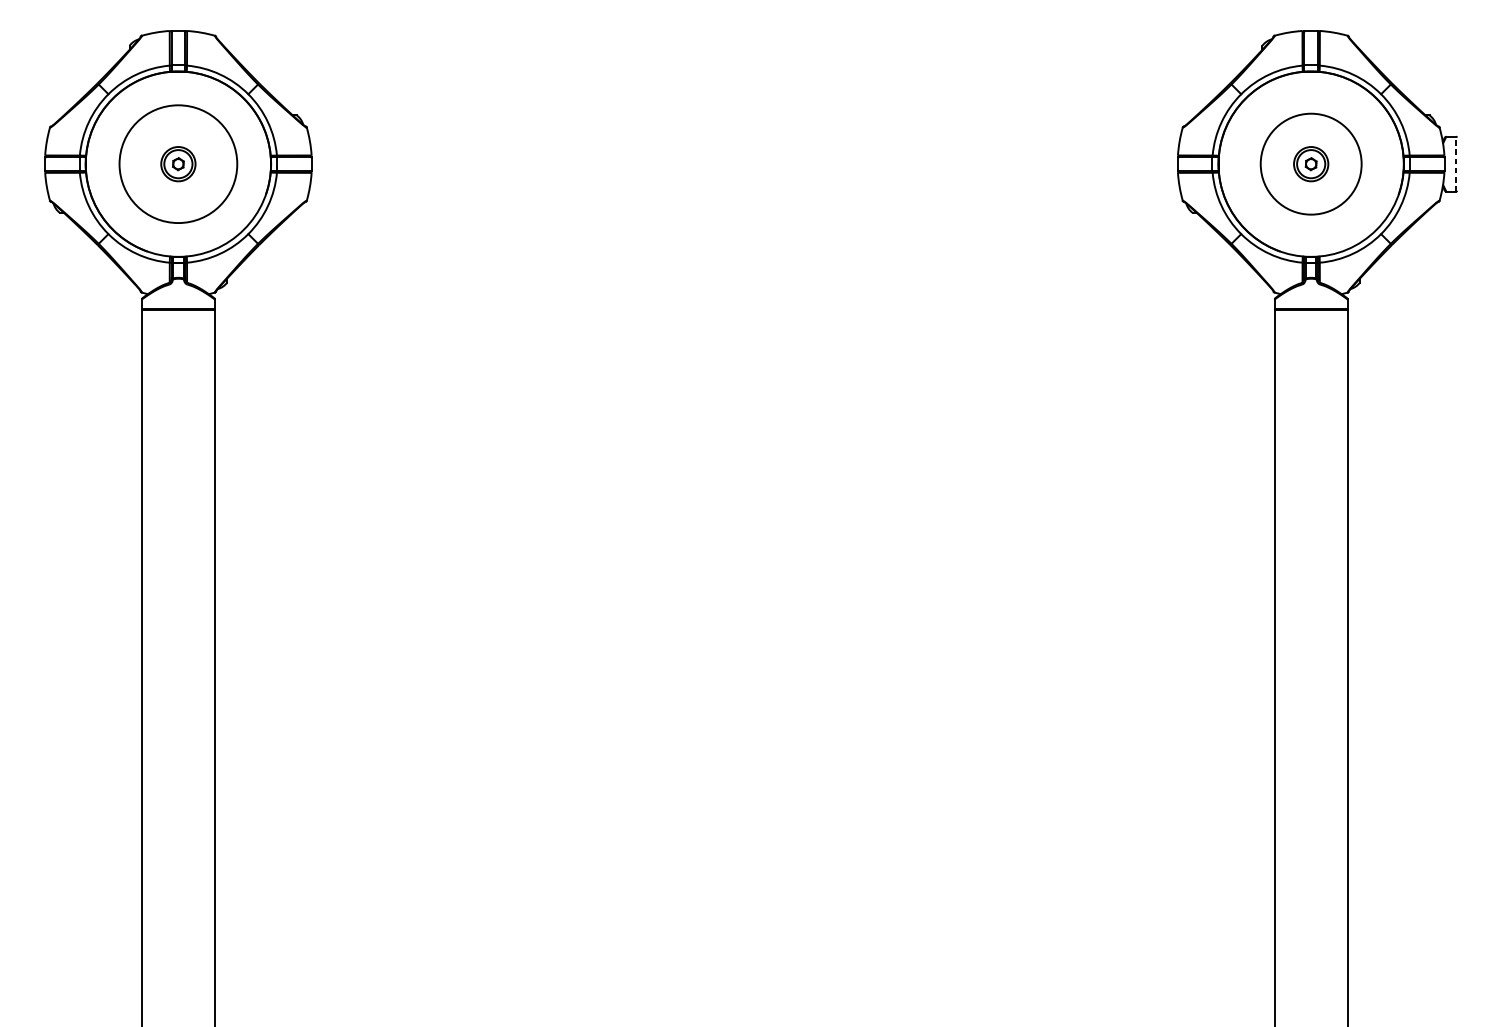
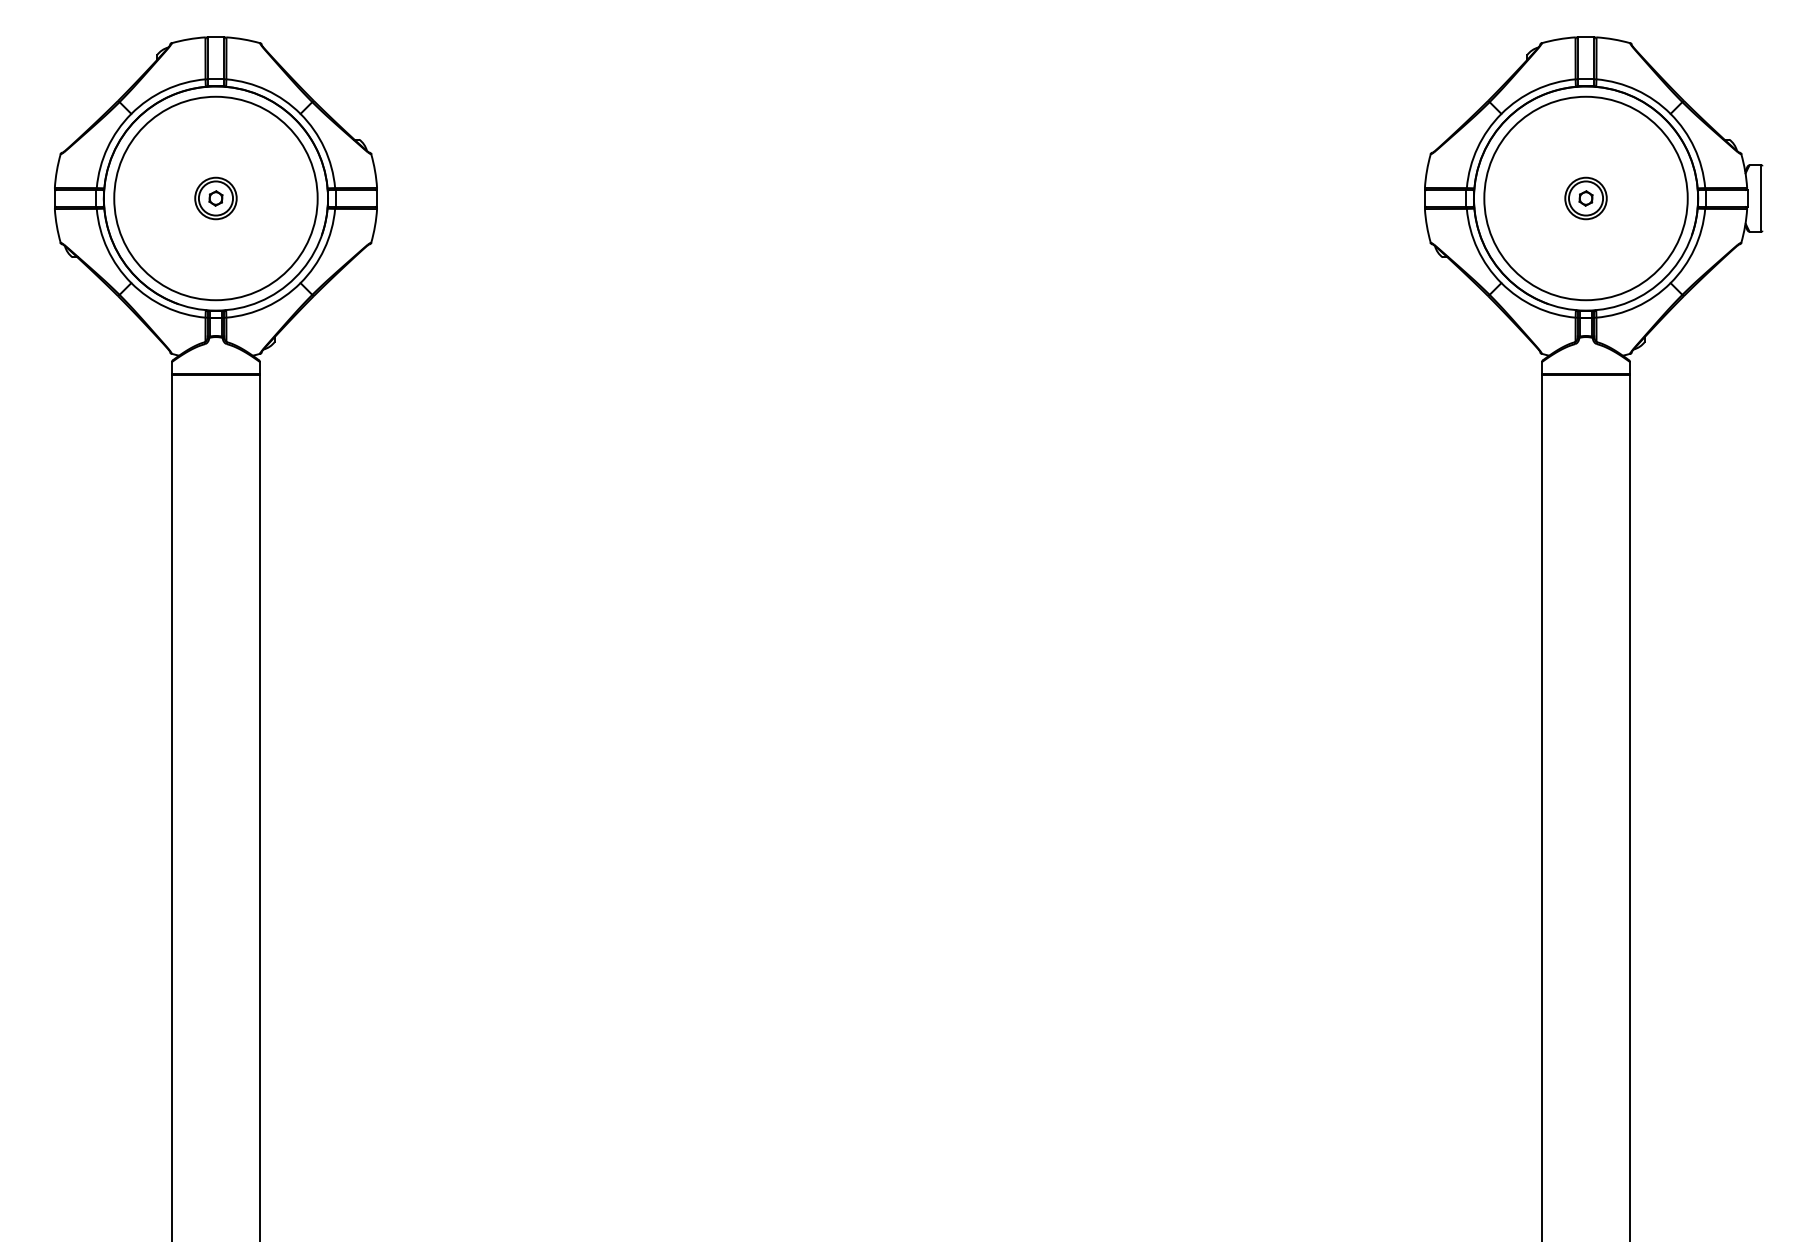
circle: (178, 164) -> (215, 198), size x1.43
circle: (1310, 164) -> (1585, 198), size x1.67
line: (1456, 164) -> (1761, 198), dashed -> solid

